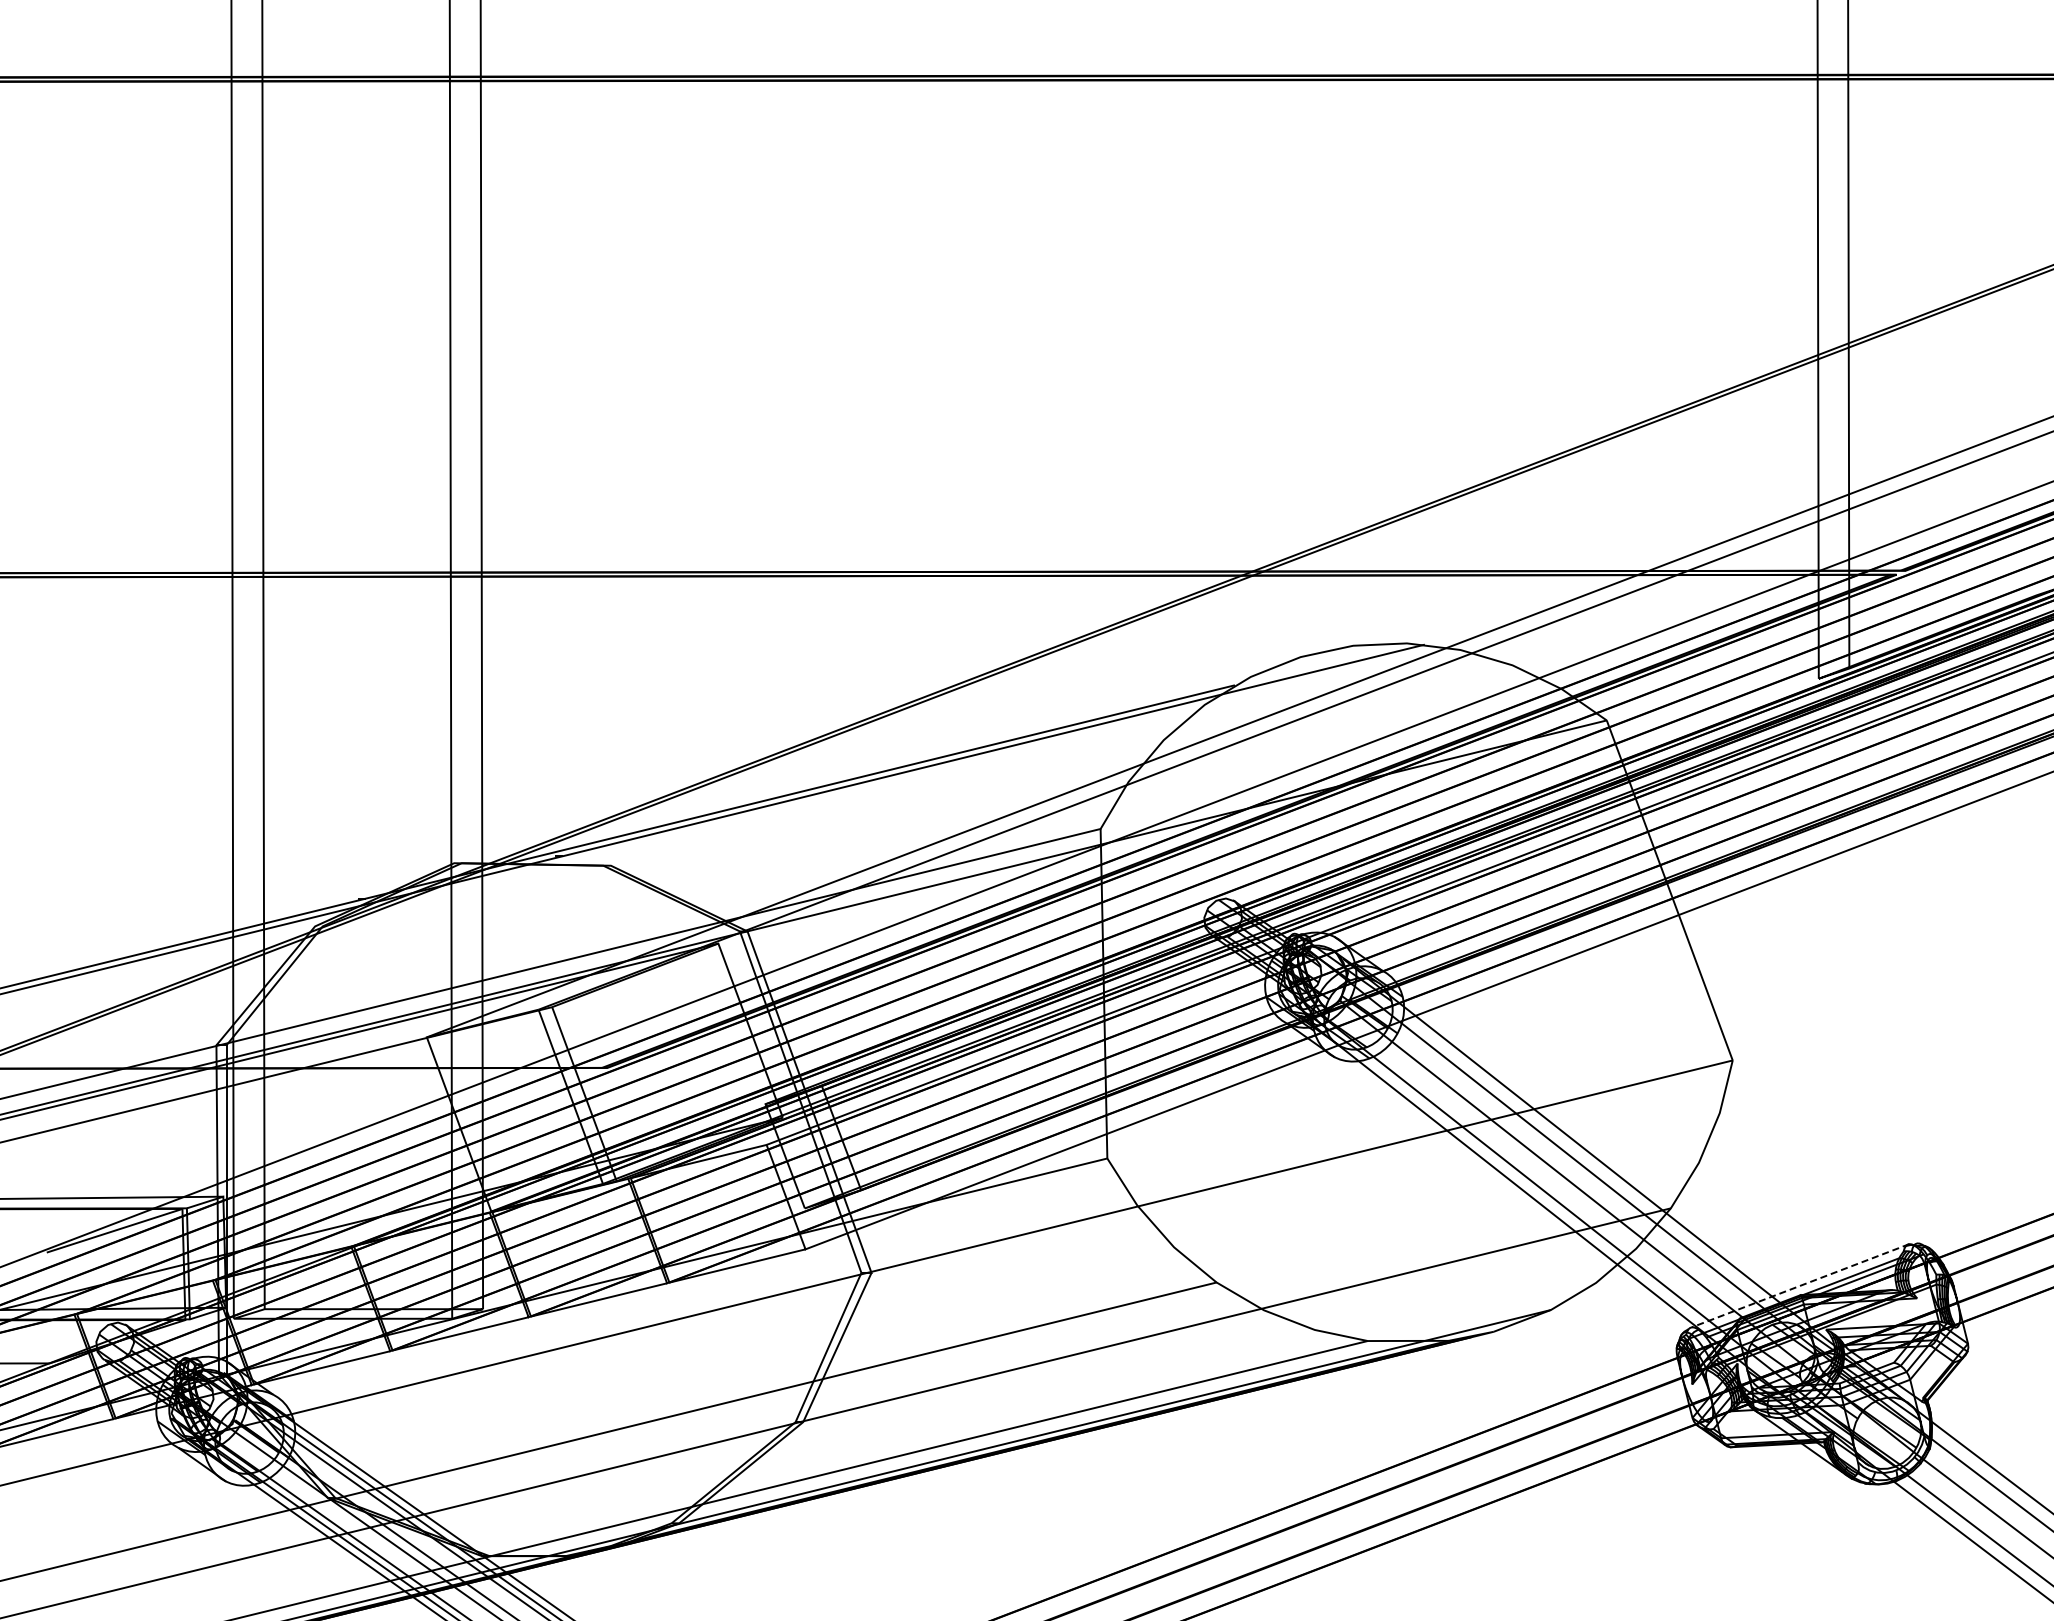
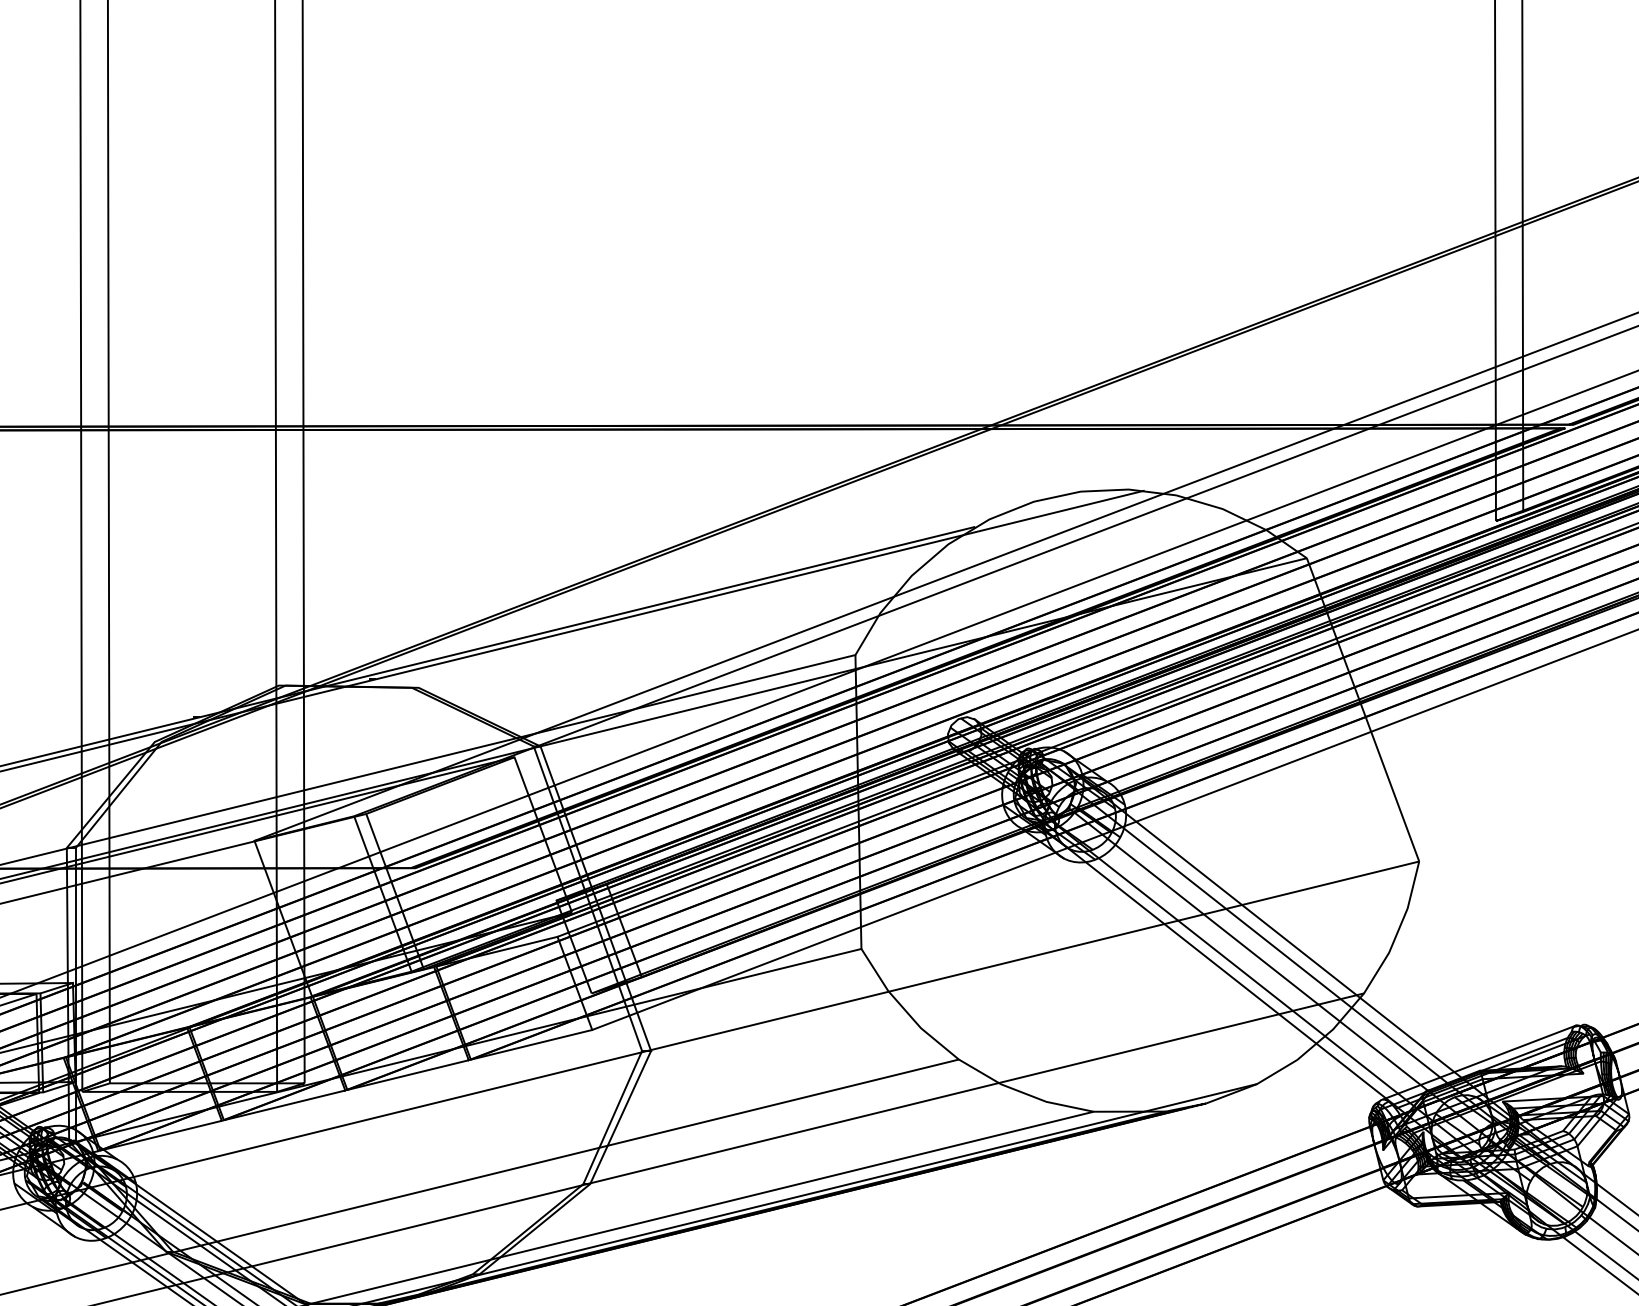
line: (1800, 1285) -> (1479, 1062), dashed -> solid

